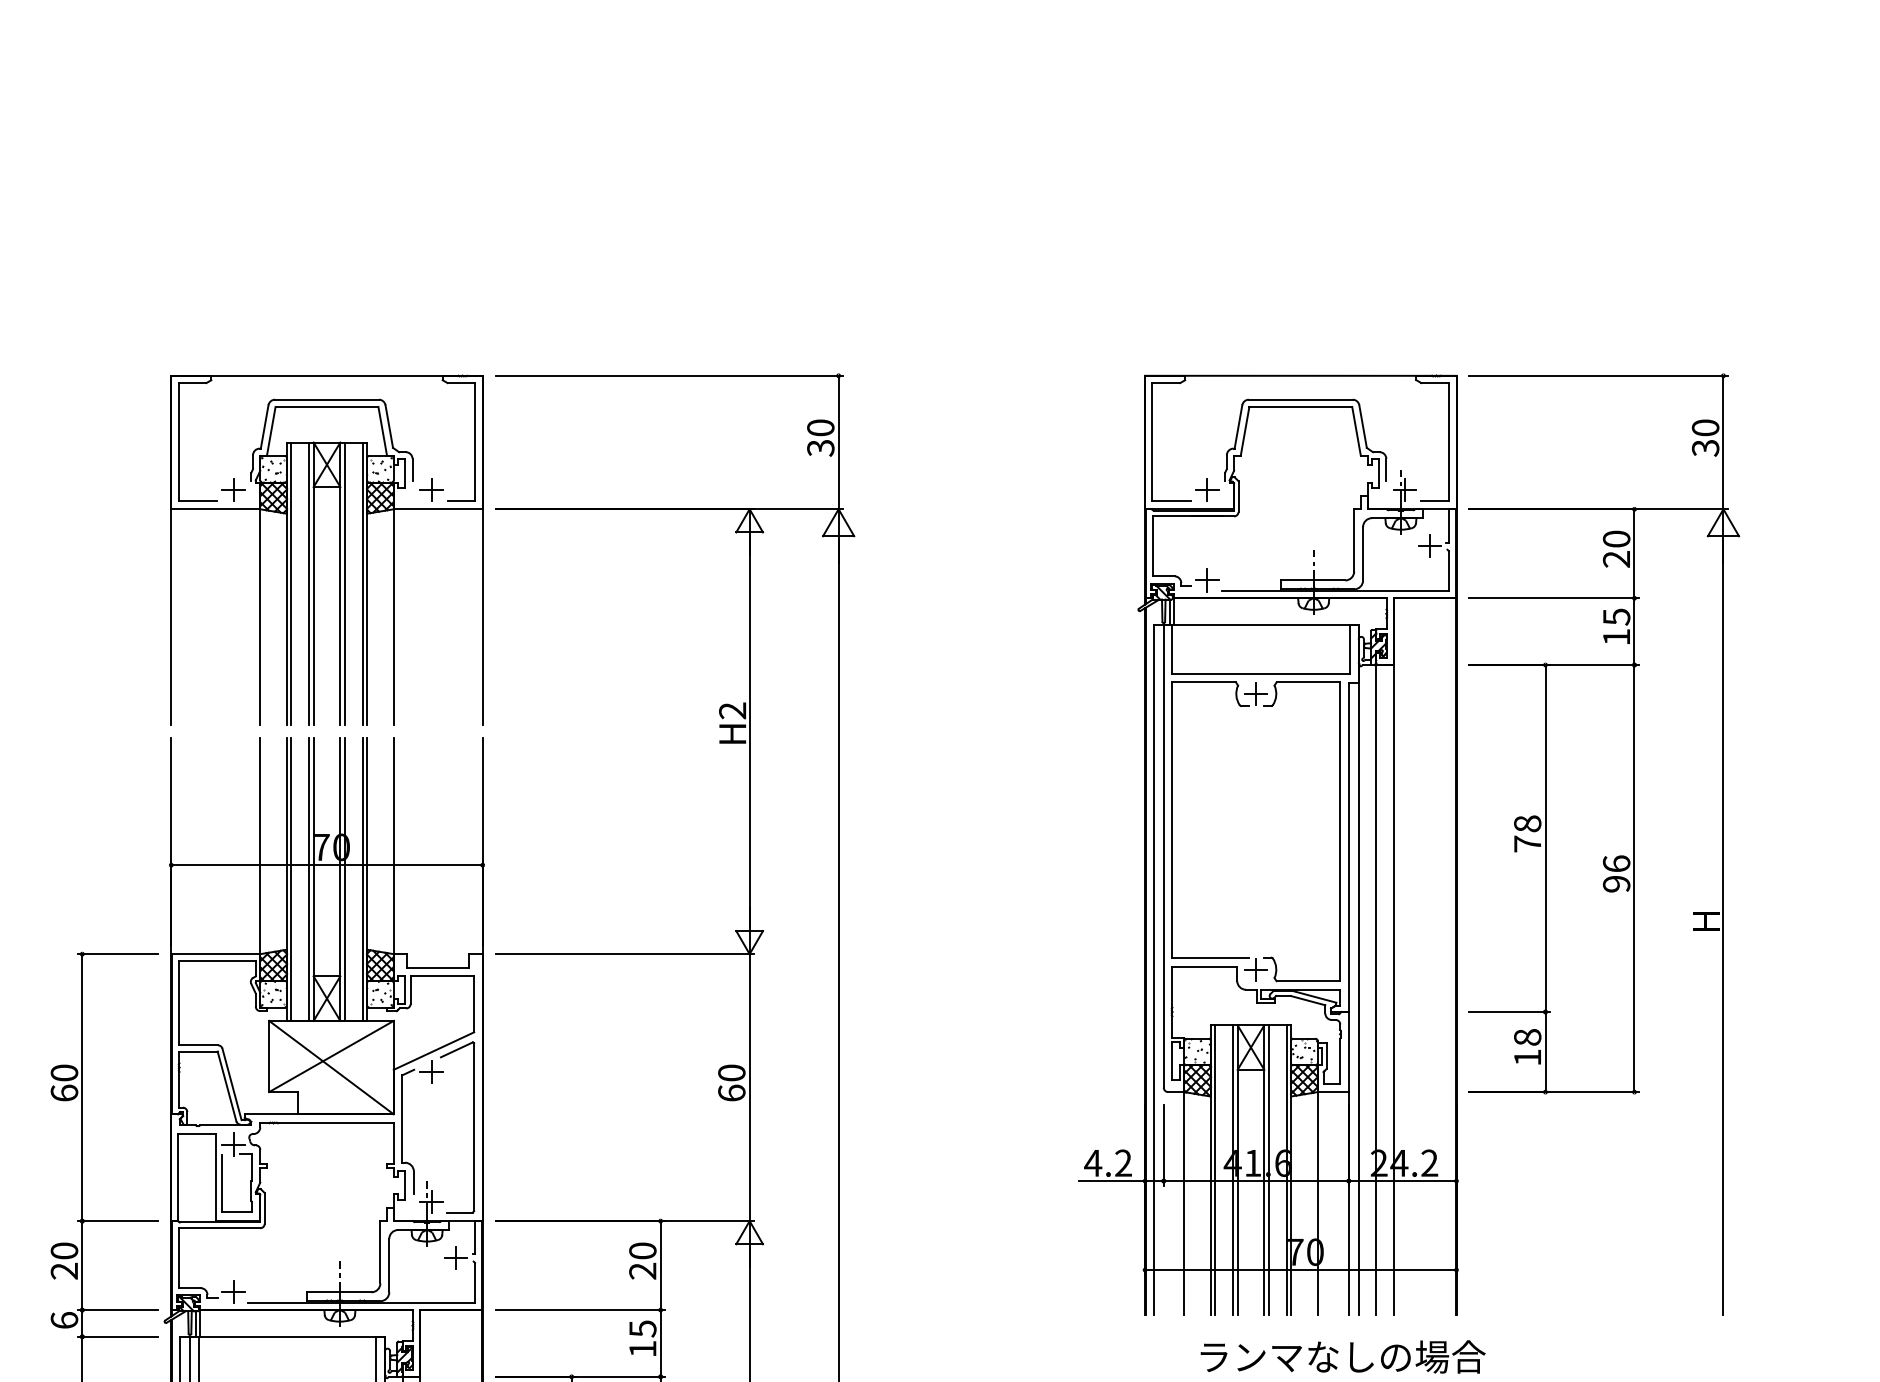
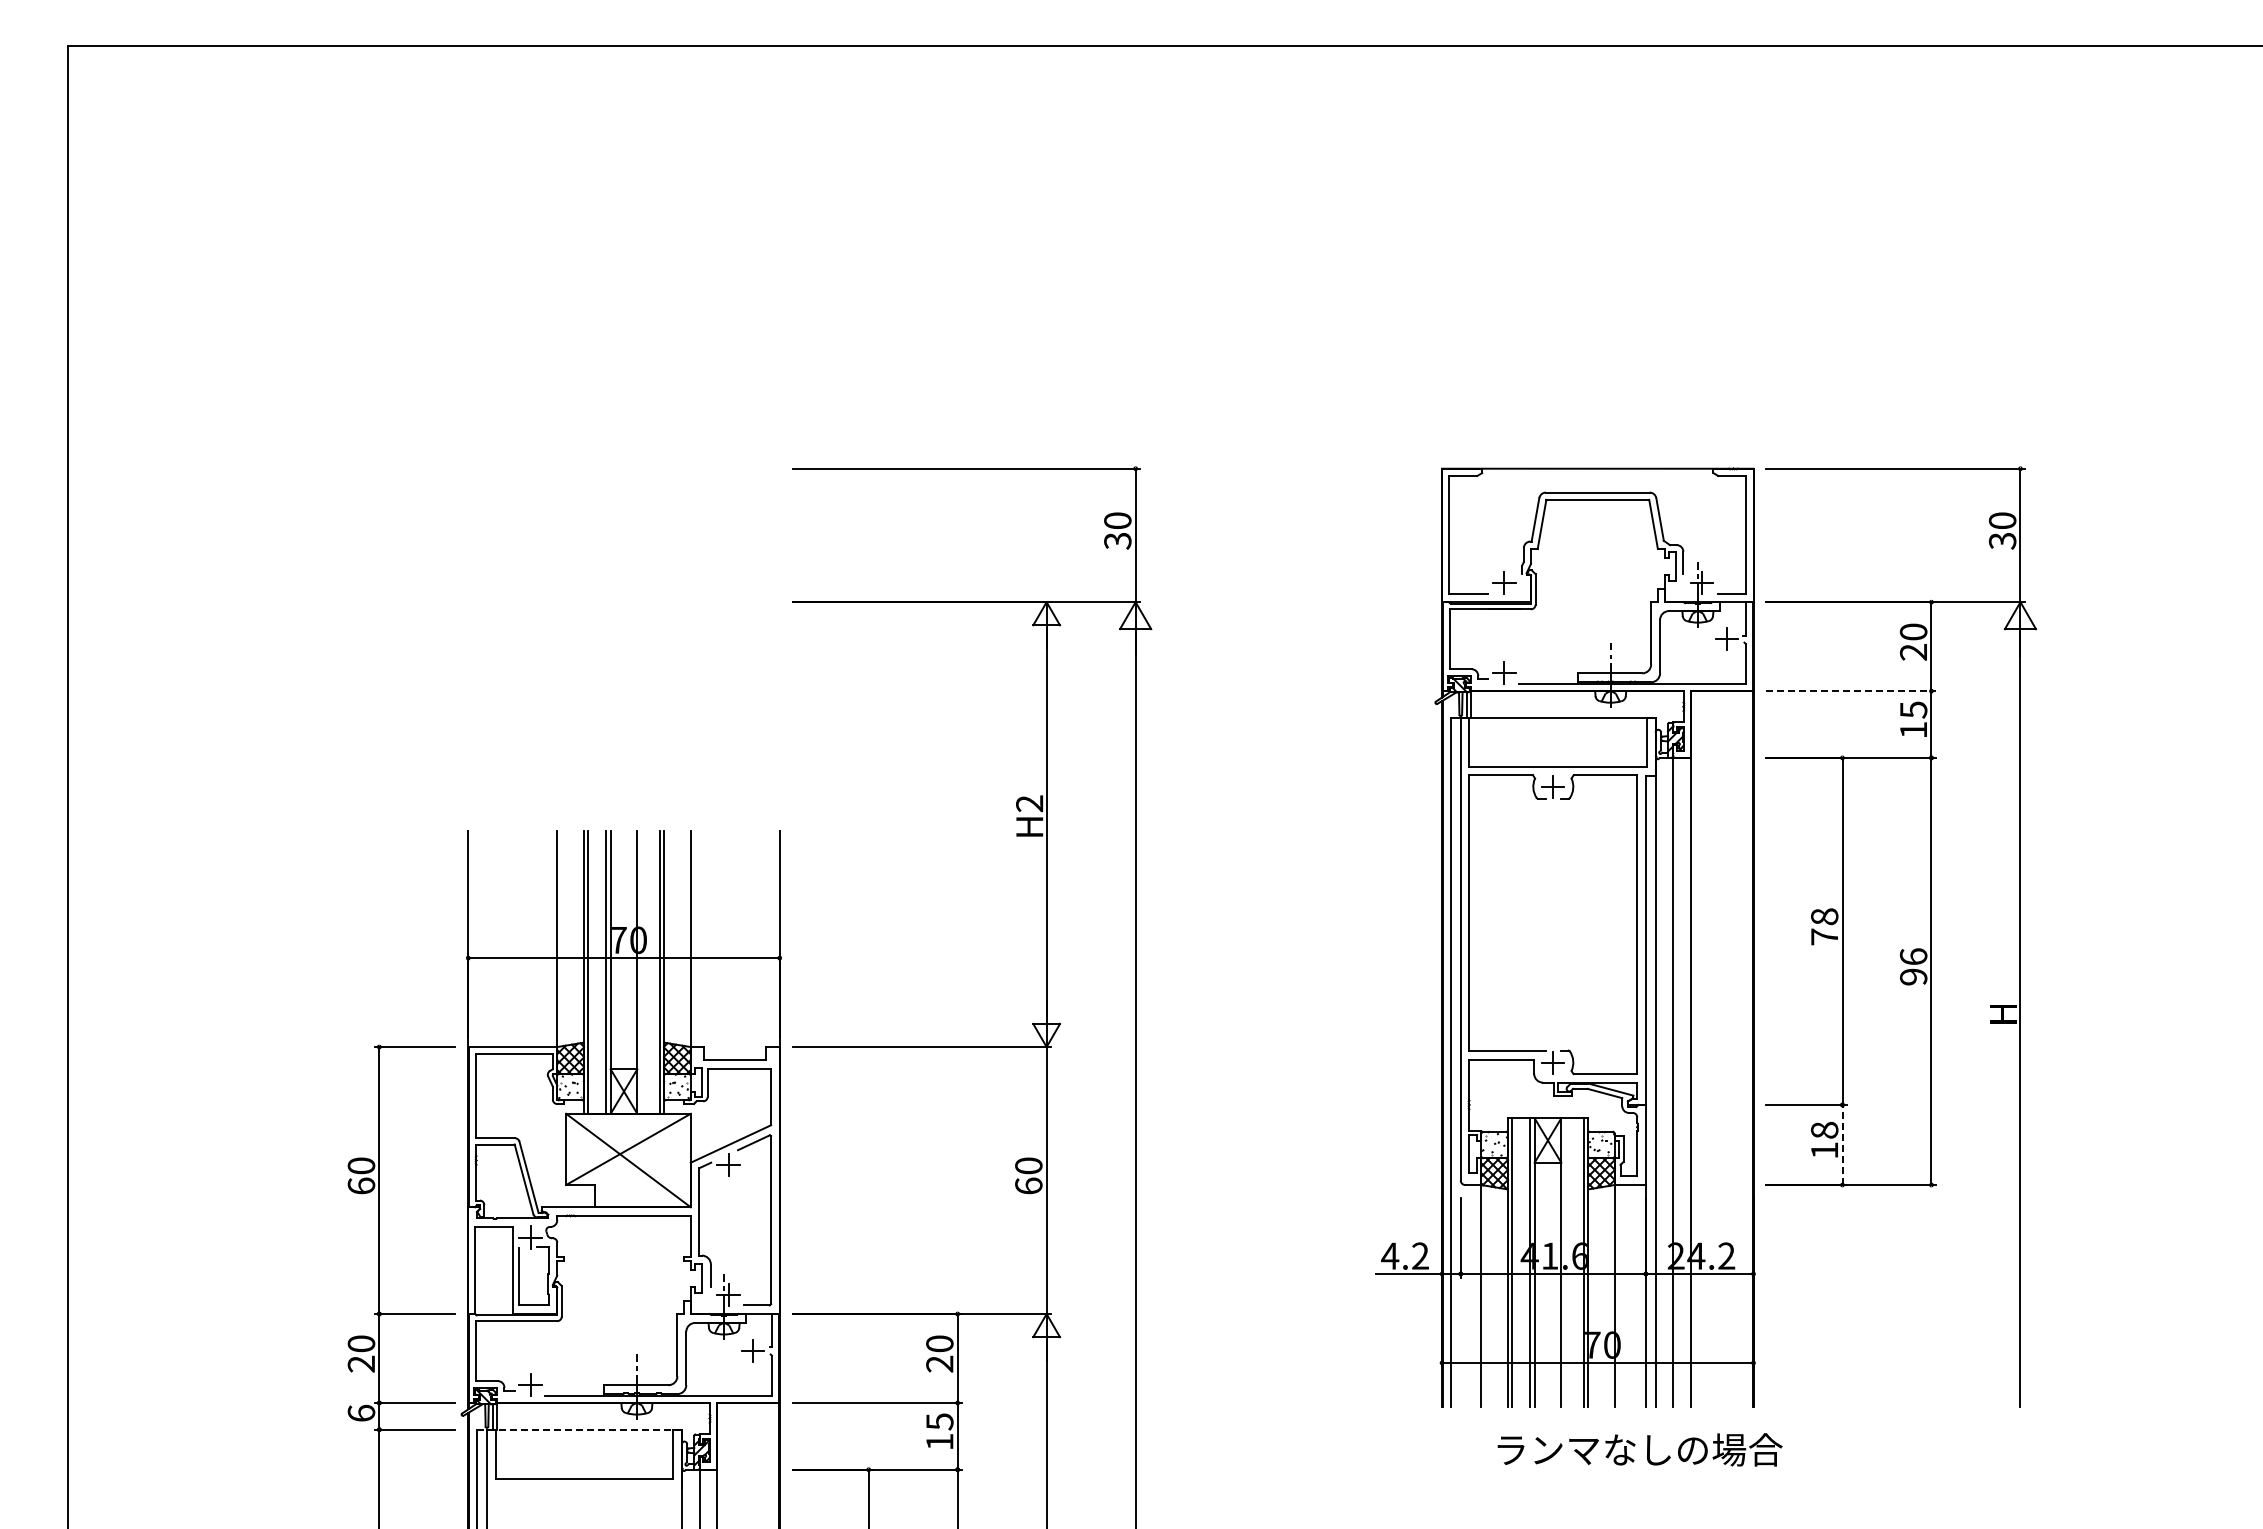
part: (314, 549) -> (611, 642), removed
line: (1554, 598) -> (1851, 691), solid -> dashed
line: (344, 879) -> (641, 972), removed
line: (1545, 1051) -> (1842, 1144), solid -> dashed
line: (1268, 1169) -> (1565, 1262), removed
line: (283, 1336) -> (580, 1429), solid -> dashed

